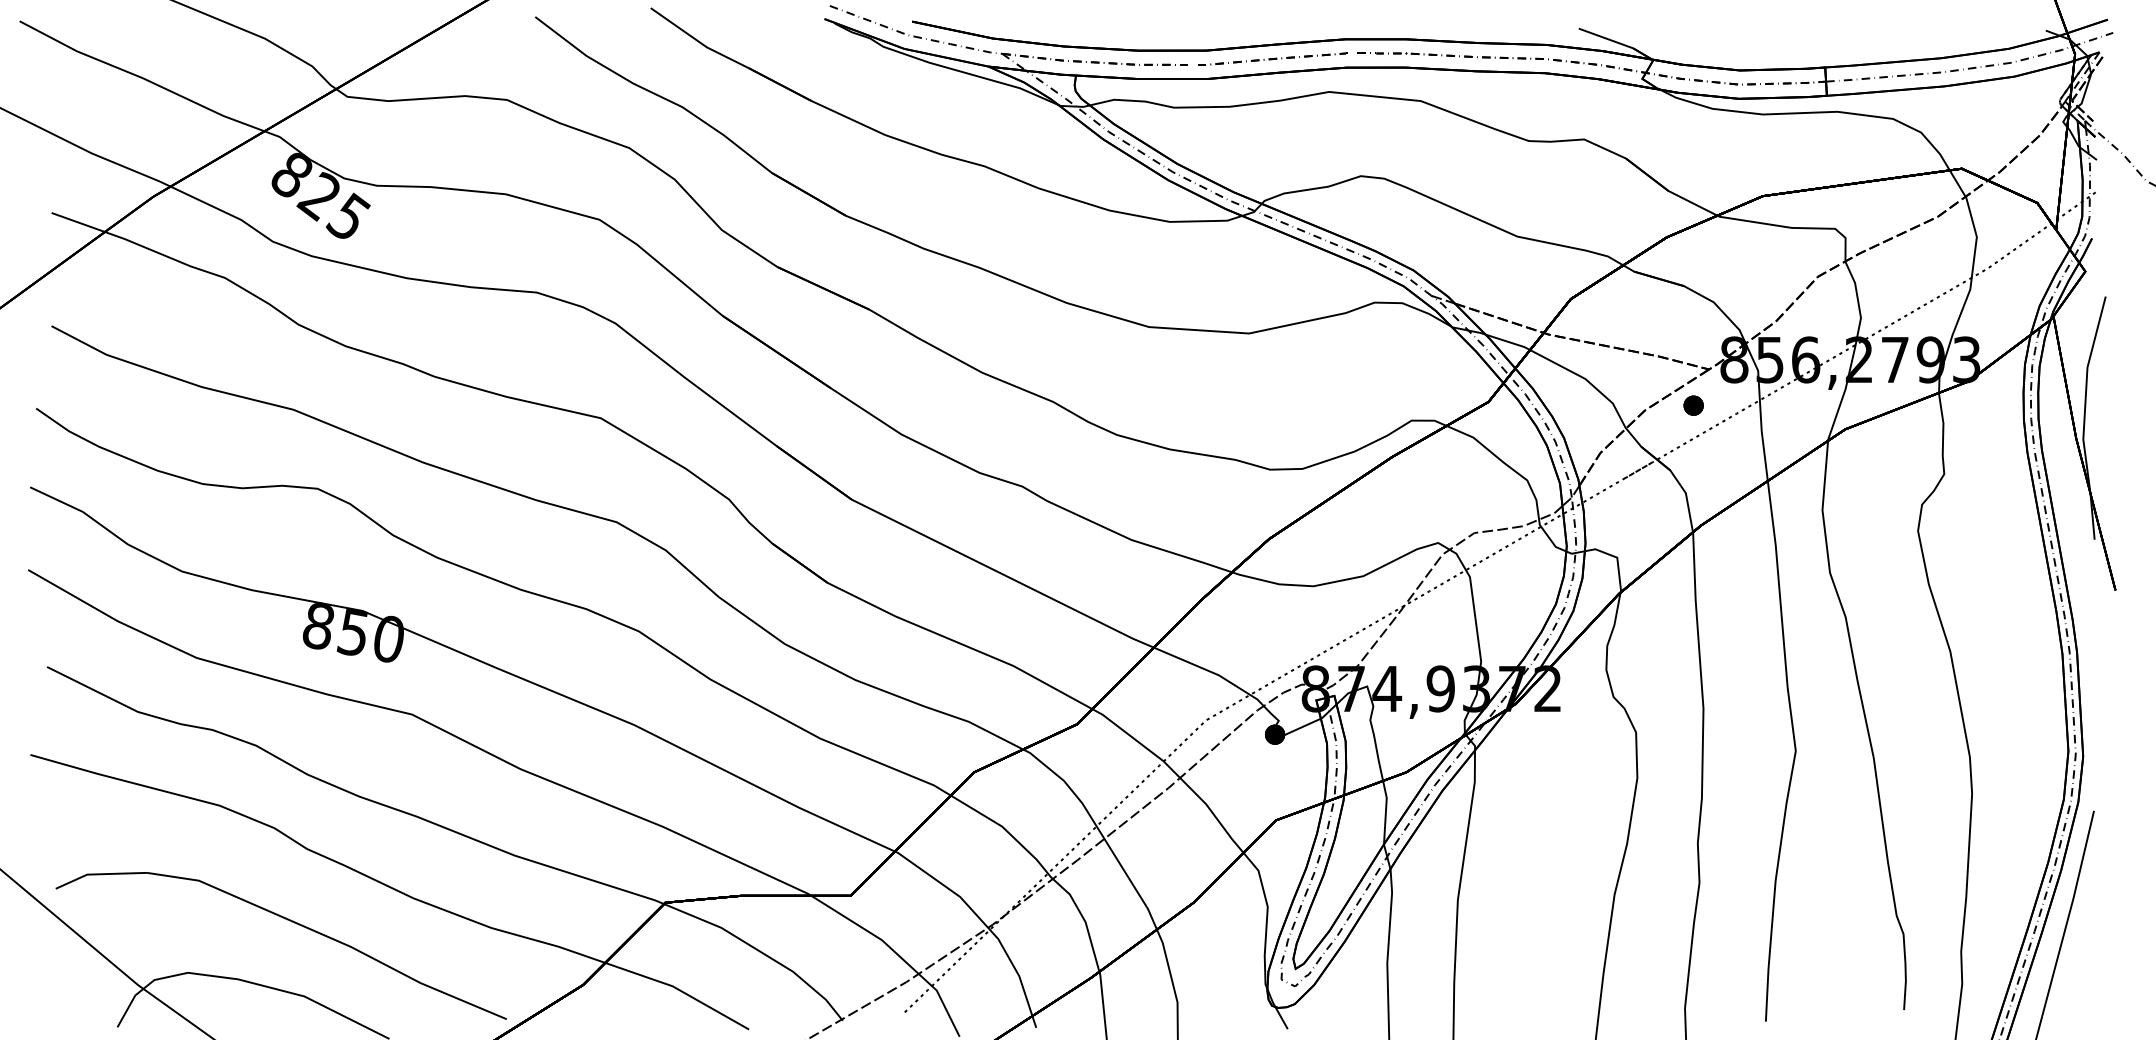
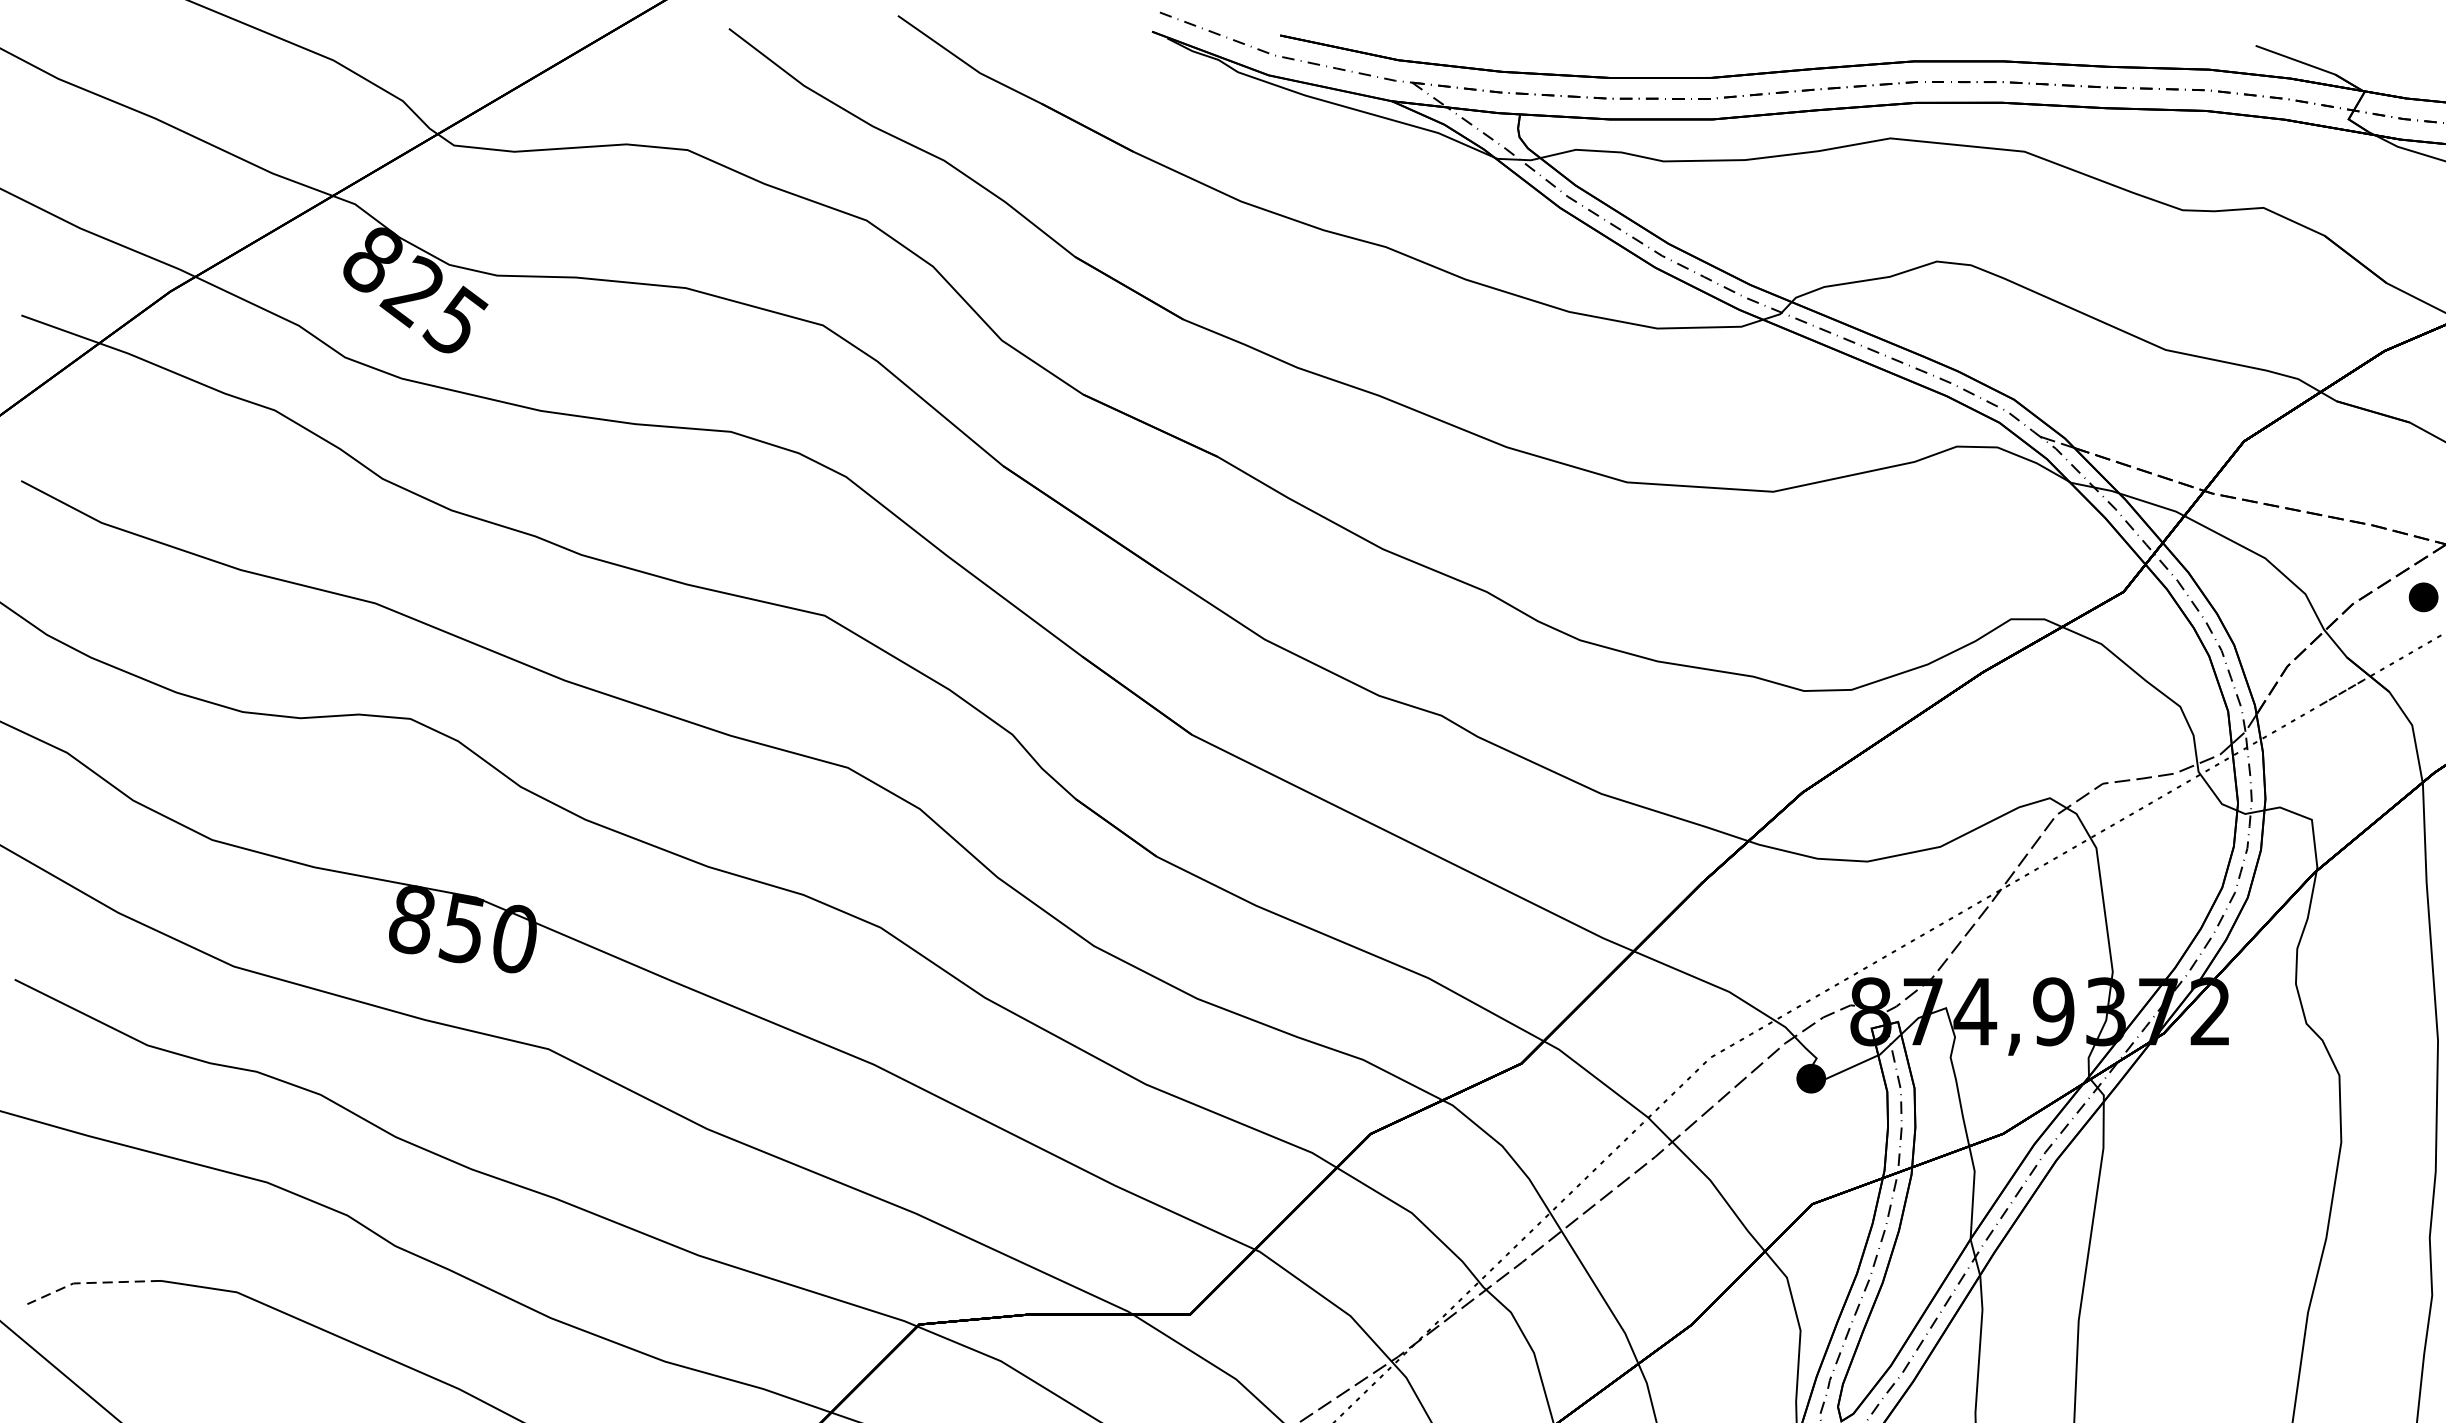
line: (99, 874) -> (91, 1283), solid -> dashed

